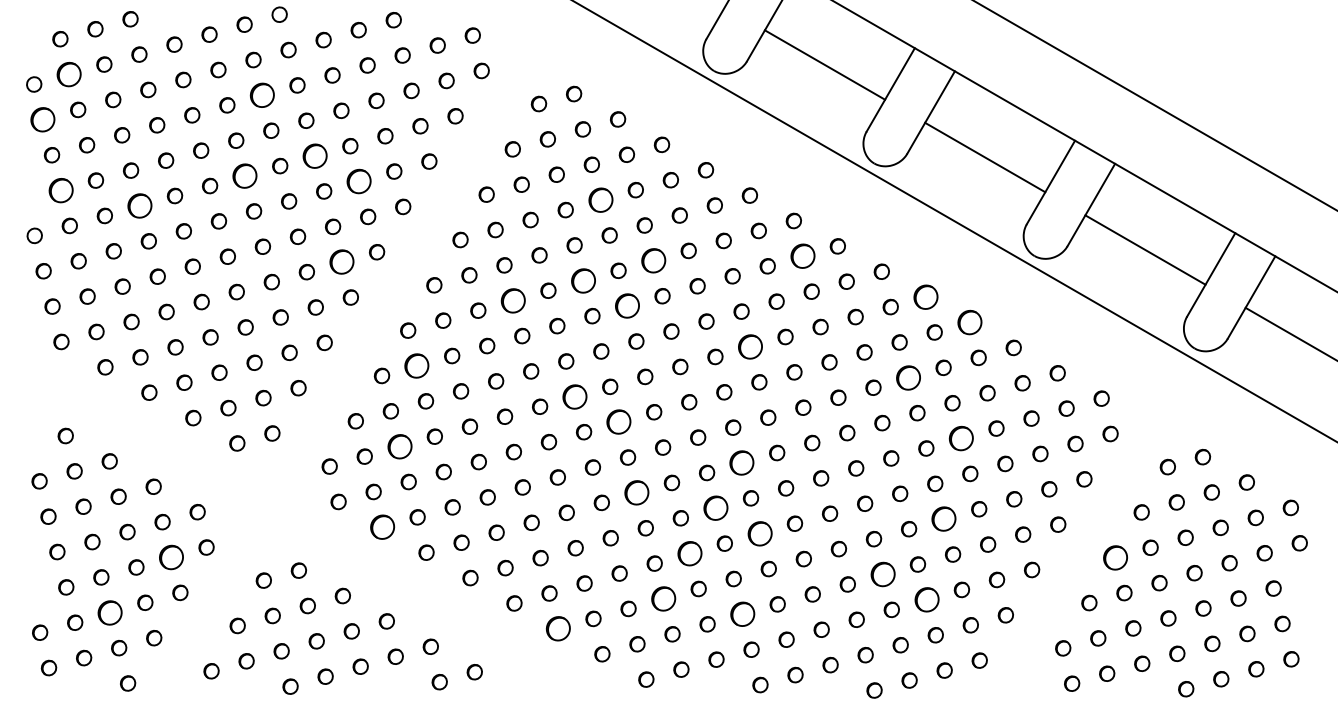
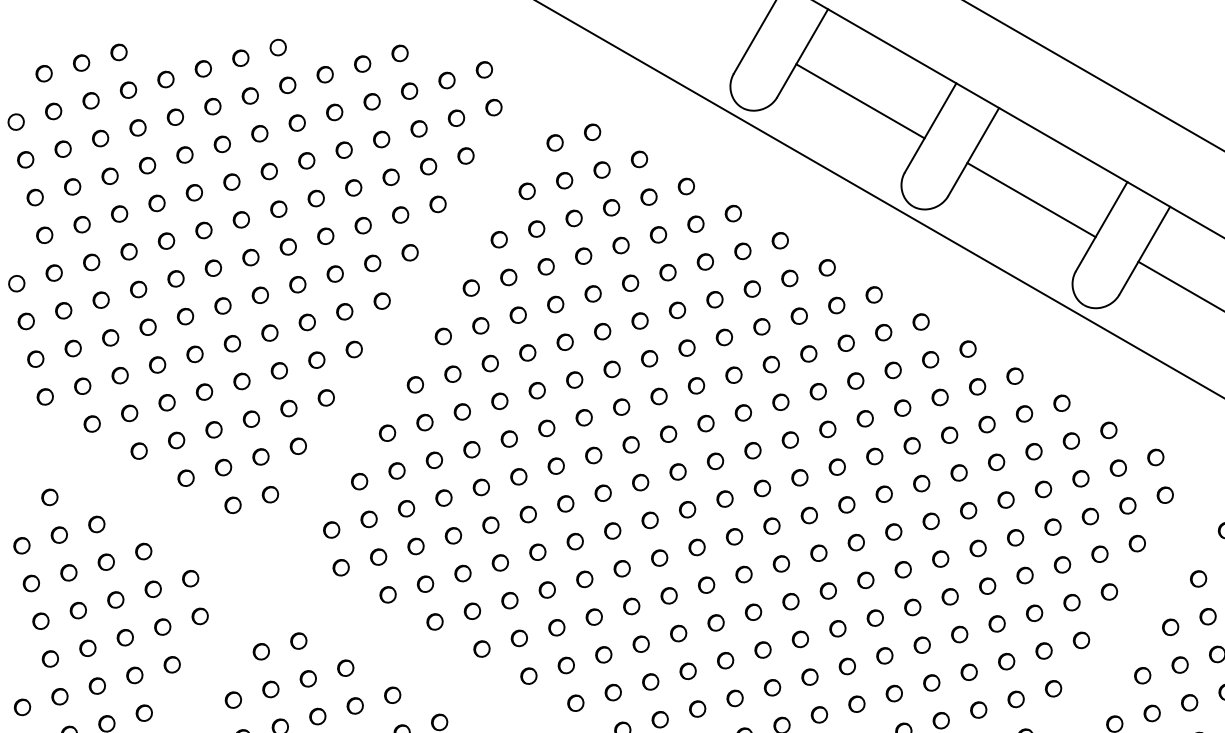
part: (69, 74) -> (53, 111), size x0.62
part: (262, 95) -> (259, 133), size x0.62
part: (43, 119) -> (26, 159), size x0.62
part: (315, 155) -> (316, 197), size x0.62
part: (245, 175) -> (241, 219), size x0.62
part: (359, 181) -> (363, 225), size x0.62
part: (60, 190) -> (44, 235), size x0.62
part: (600, 199) -> (620, 244), size x0.62
part: (139, 205) -> (128, 251), size x0.62
part: (802, 256) -> (836, 305), size x0.62
part: (653, 260) -> (677, 309), size x0.62
part: (341, 262) -> (344, 312), size x0.62
part: (583, 280) -> (602, 331), size x0.62
part: (925, 296) -> (967, 348), size x0.62
part: (513, 300) -> (527, 352), size x0.62
part: (627, 306) -> (649, 359), size x0.62
part: (969, 322) -> (1014, 376), size x0.62
part: (750, 346) -> (780, 401), size x0.62
part: (417, 365) -> (425, 422), size x0.62
part: (908, 377) -> (949, 434), size x0.62
part: (575, 396) -> (594, 455), size x0.62
part: (619, 422) -> (641, 482), size x0.62
part: (961, 438) -> (1006, 500), size x0.62
part: (399, 446) -> (406, 508), size x0.62
part: (742, 462) -> (772, 525), size x0.62
part: (636, 492) -> (659, 557), size x0.62
part: (715, 508) -> (743, 574), size x0.62
part: (944, 519) -> (988, 586), size x0.62
part: (382, 527) -> (388, 595), size x0.62
part: (759, 533) -> (790, 601), size x0.62
part: (689, 553) -> (715, 622), size x0.62
part: (171, 557) -> (162, 627), size x0.62
part: (1115, 557) -> (1170, 627), size x0.62
part: (882, 574) -> (921, 645), size x0.62
part: (663, 598) -> (688, 670), size x0.62
part: (926, 599) -> (968, 671), size x0.62
part: (110, 612) -> (97, 685), size x0.62
part: (742, 614) -> (772, 687), size x0.62
part: (558, 628) -> (575, 702), size x0.62

